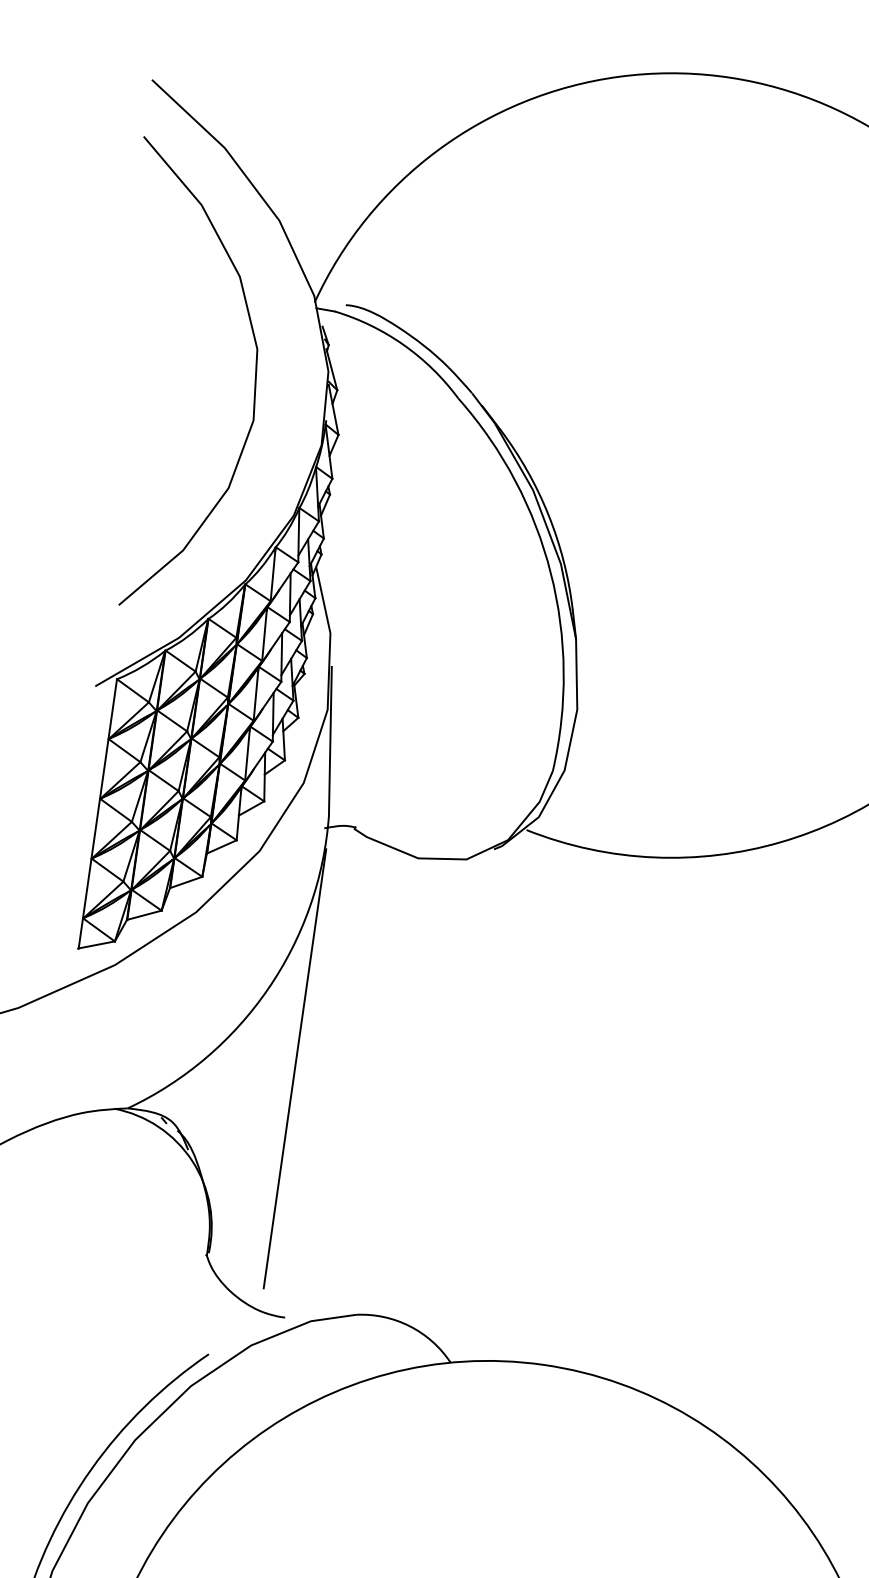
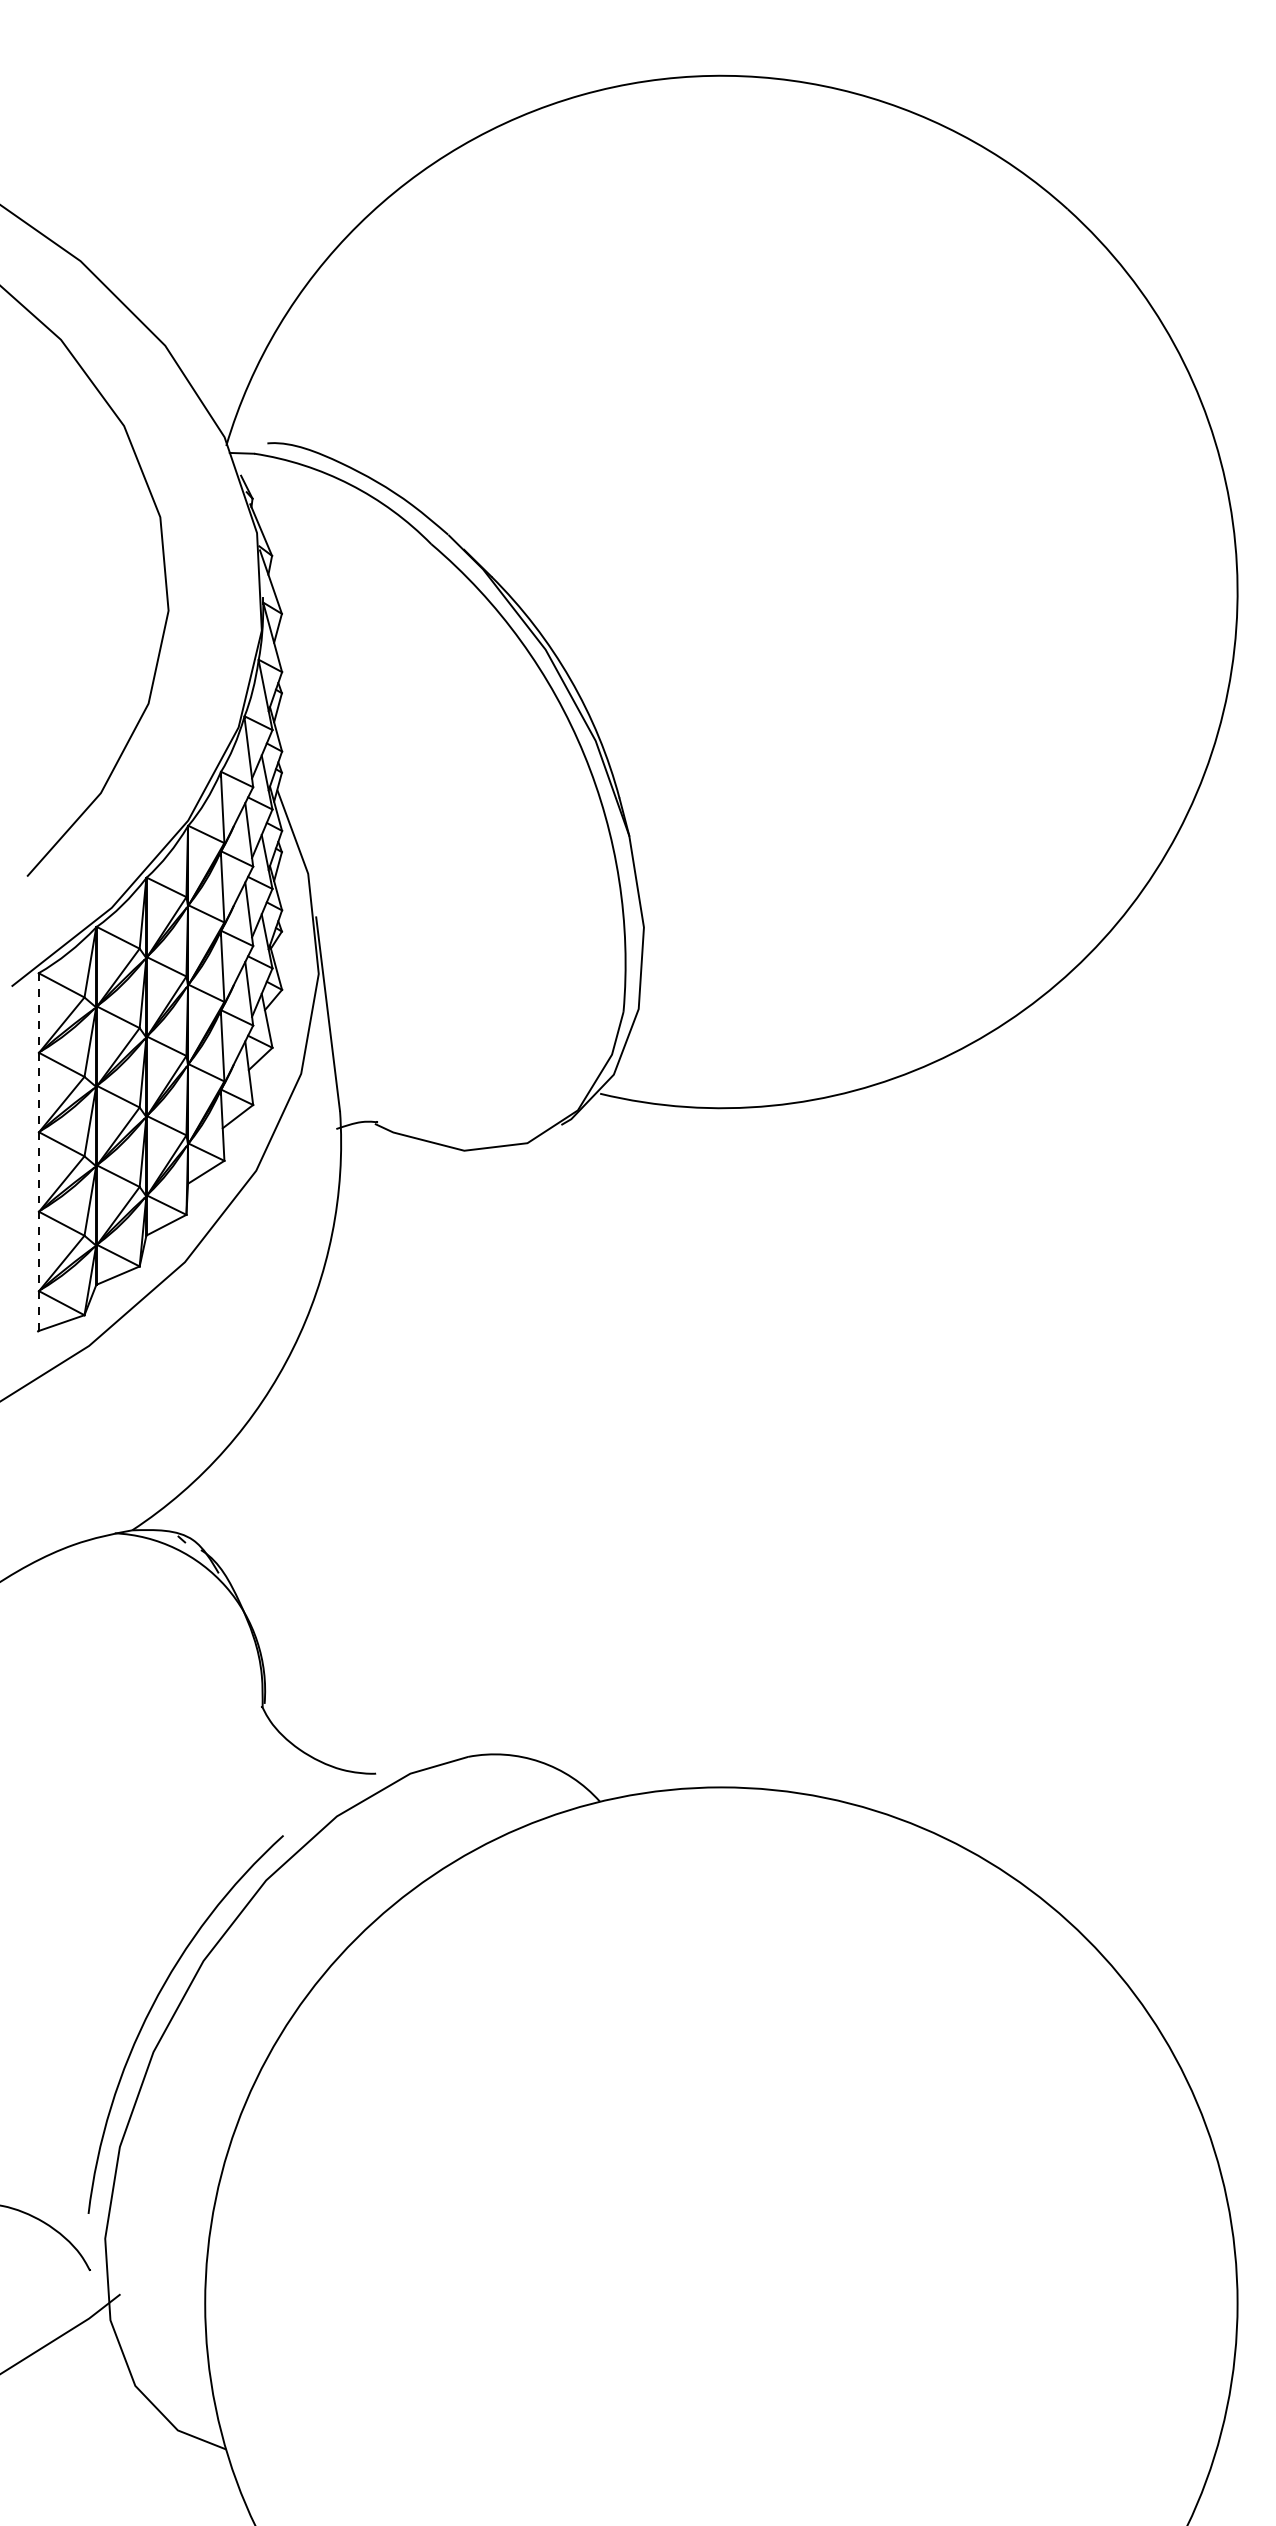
line: (97, 814) -> (38, 1152), solid -> dashed
line: (294, 1068) -> (342, 1447), removed

